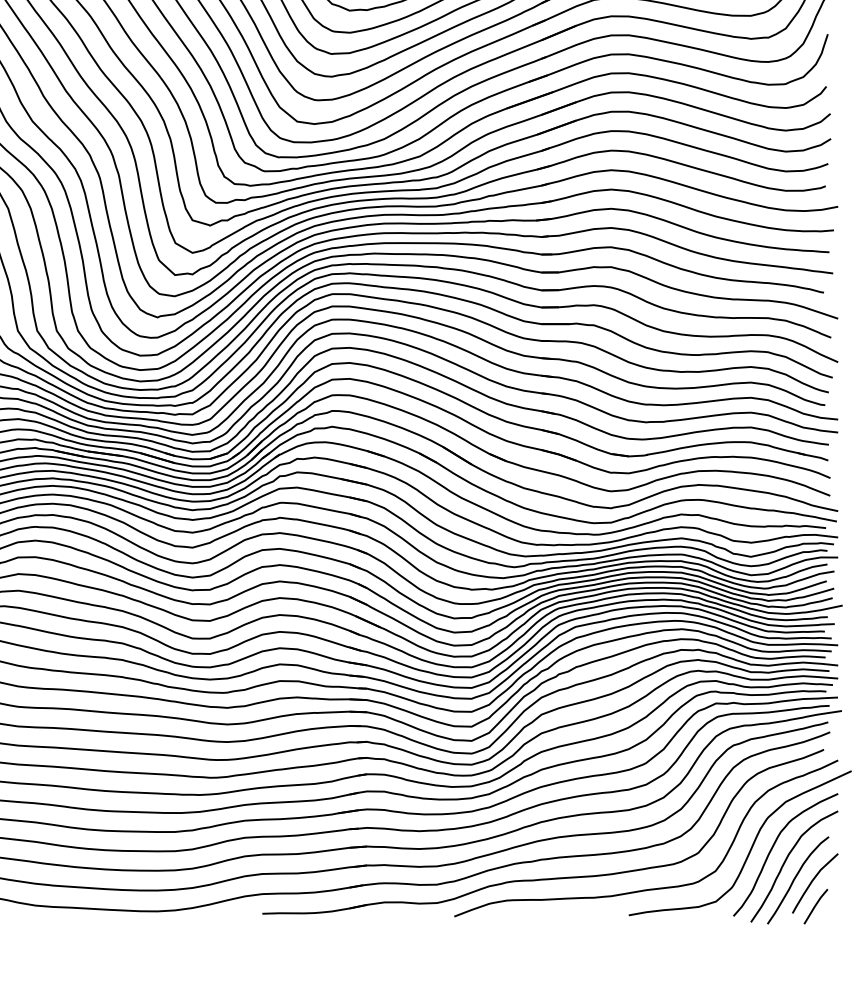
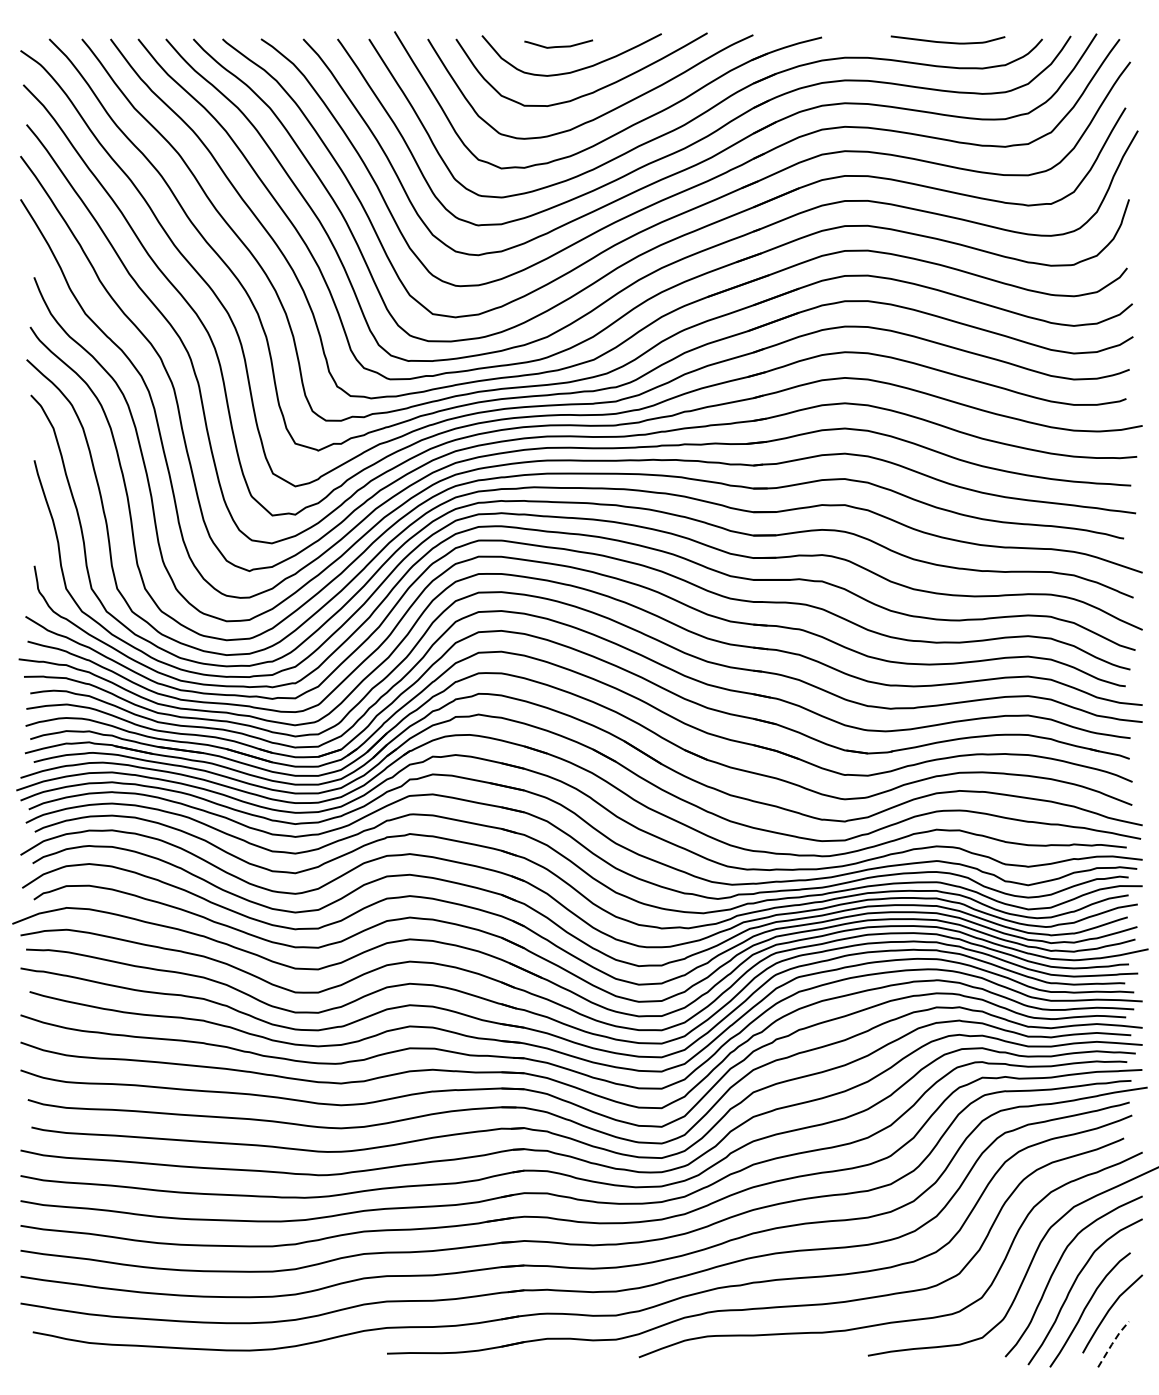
line: (815, 905) -> (1112, 1342), solid -> dashed

